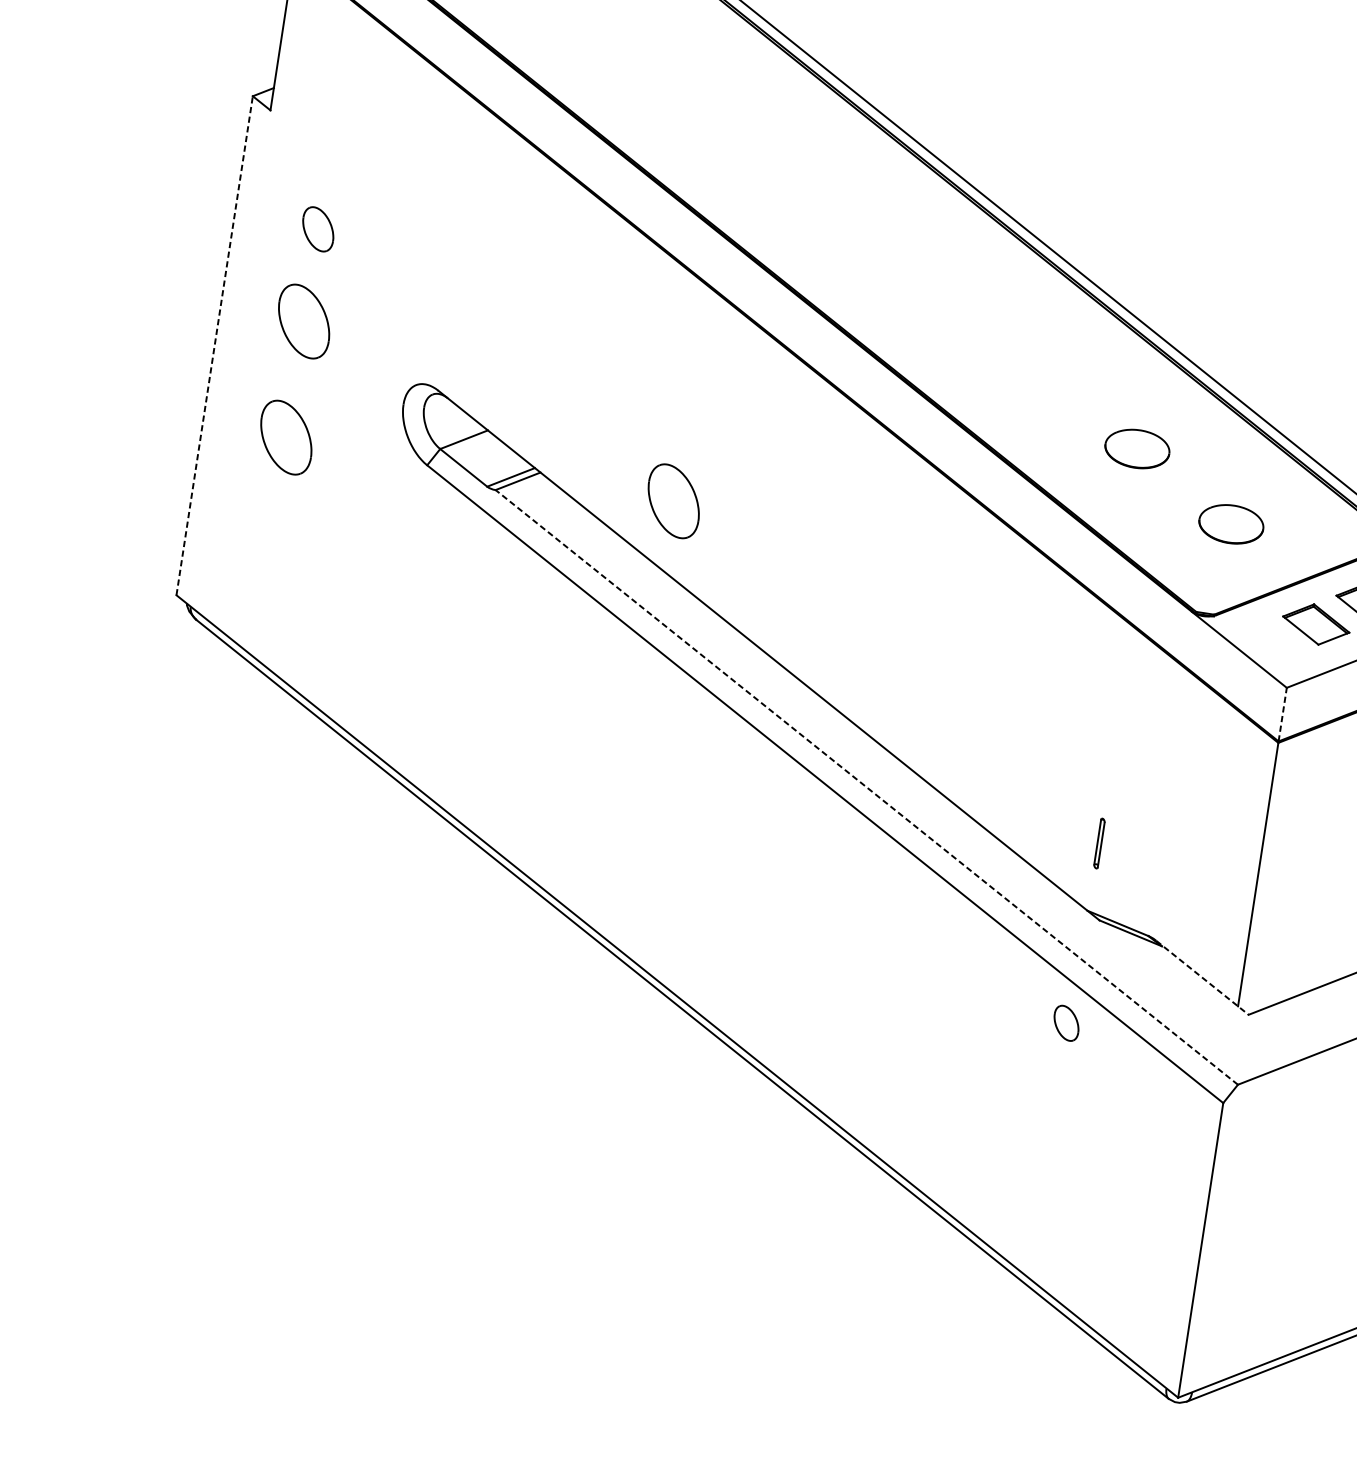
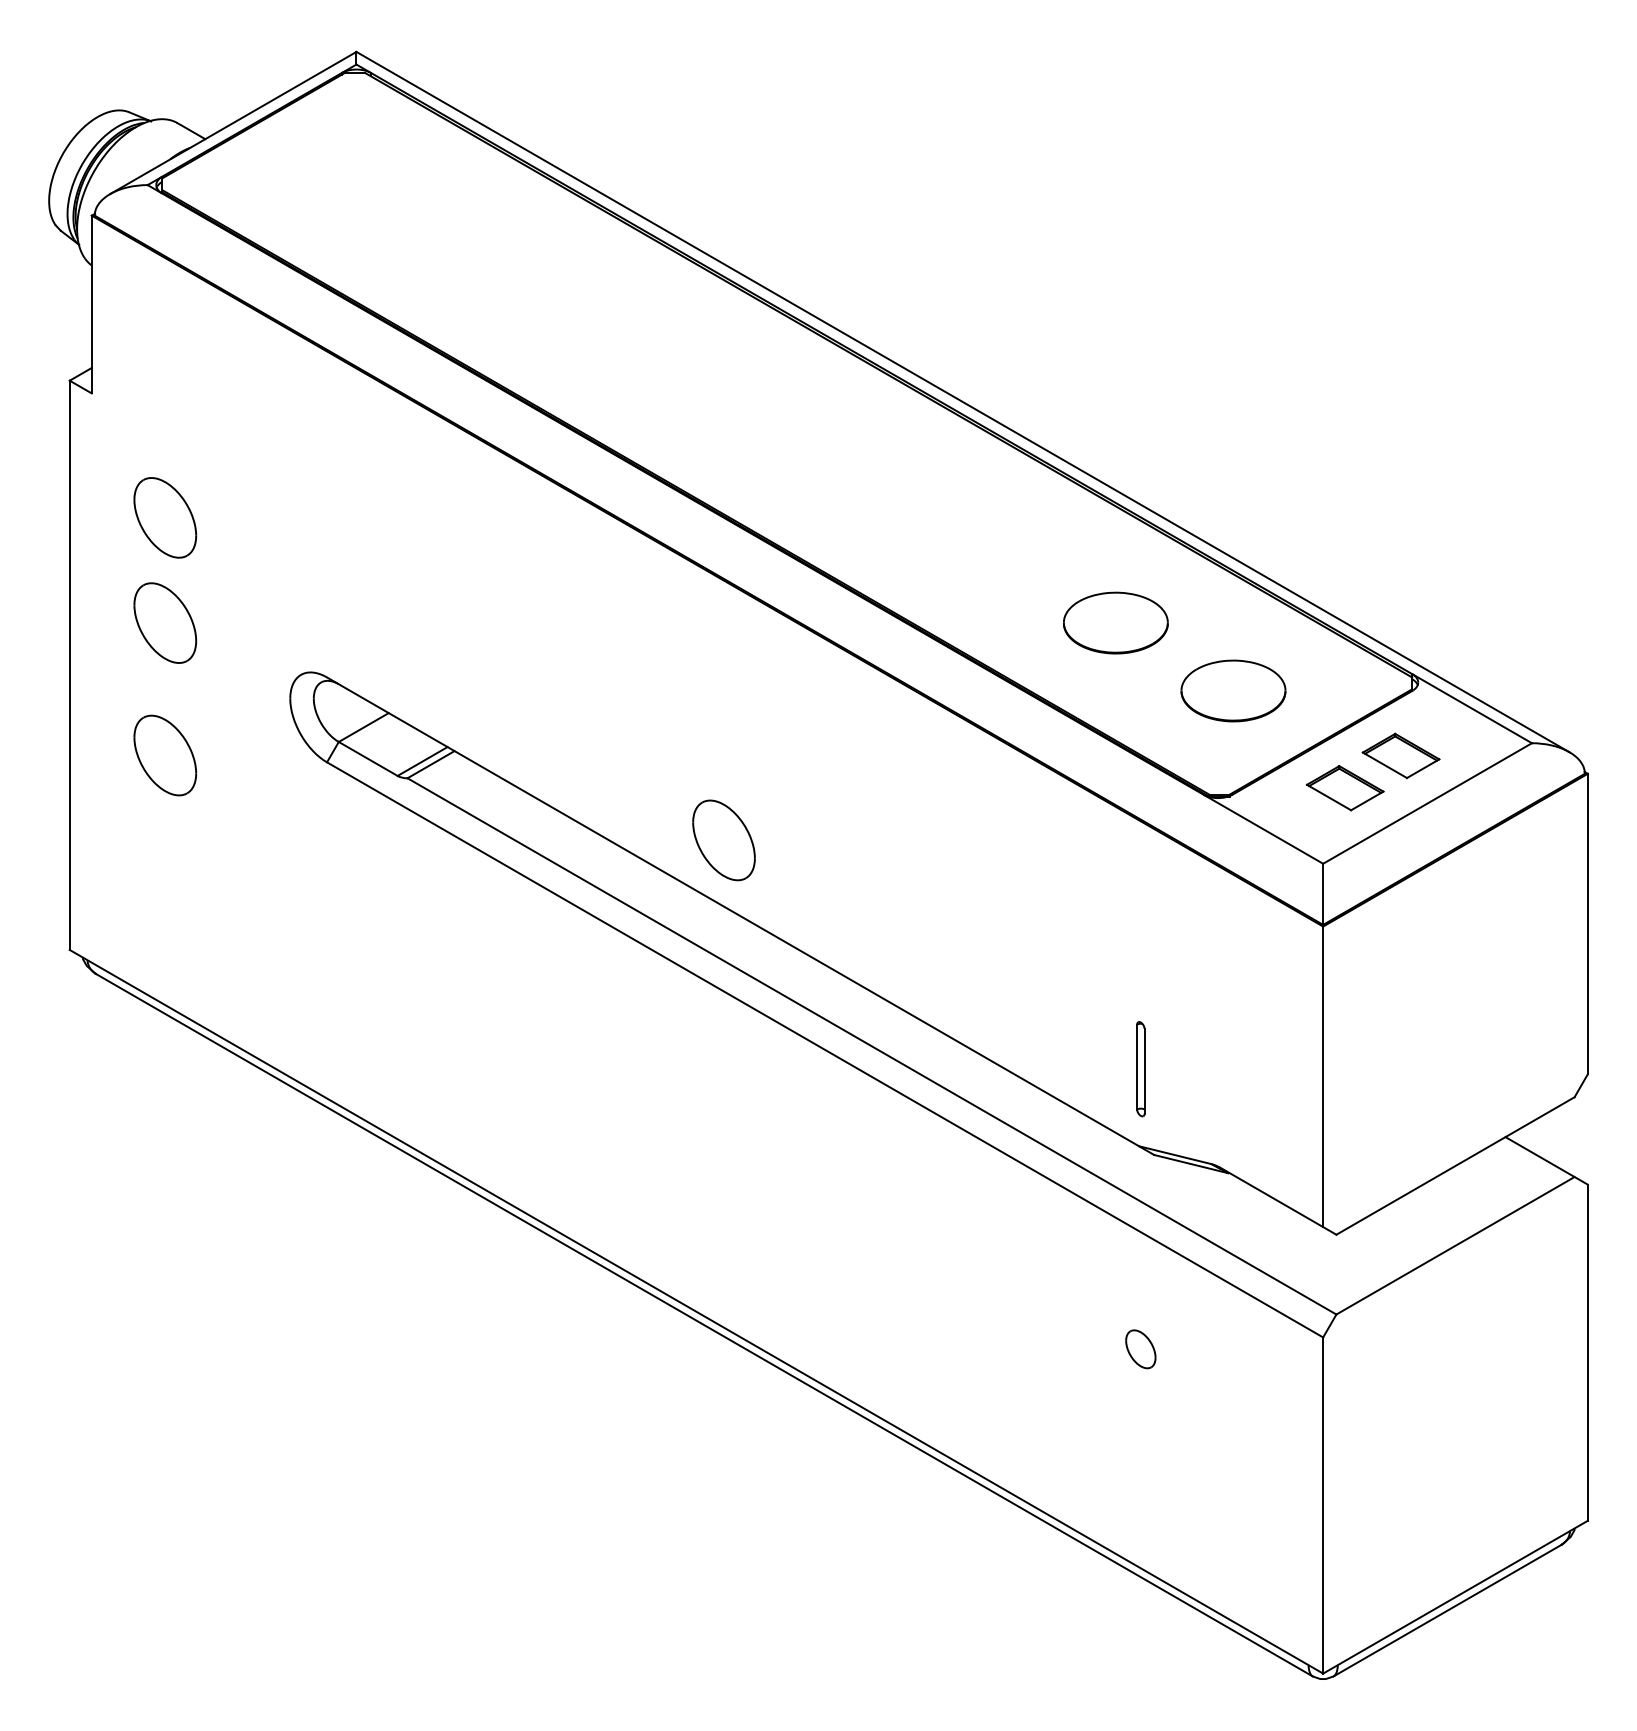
part: (318, 229) -> (165, 517), size x1.67
line: (214, 345) -> (69, 665), dashed -> solid
part: (1137, 448) -> (1115, 622), size x1.43
part: (673, 501) -> (723, 840), moved
part: (1231, 523) -> (1233, 690), size x1.43
line: (1282, 714) -> (1323, 894), dashed -> solid
line: (866, 787) -> (871, 1046), dashed -> solid
part: (1099, 843) -> (1140, 1069), size x1.67
line: (1202, 977) -> (1278, 1201), dashed -> solid
part: (1066, 1023) -> (1140, 1349), moved

